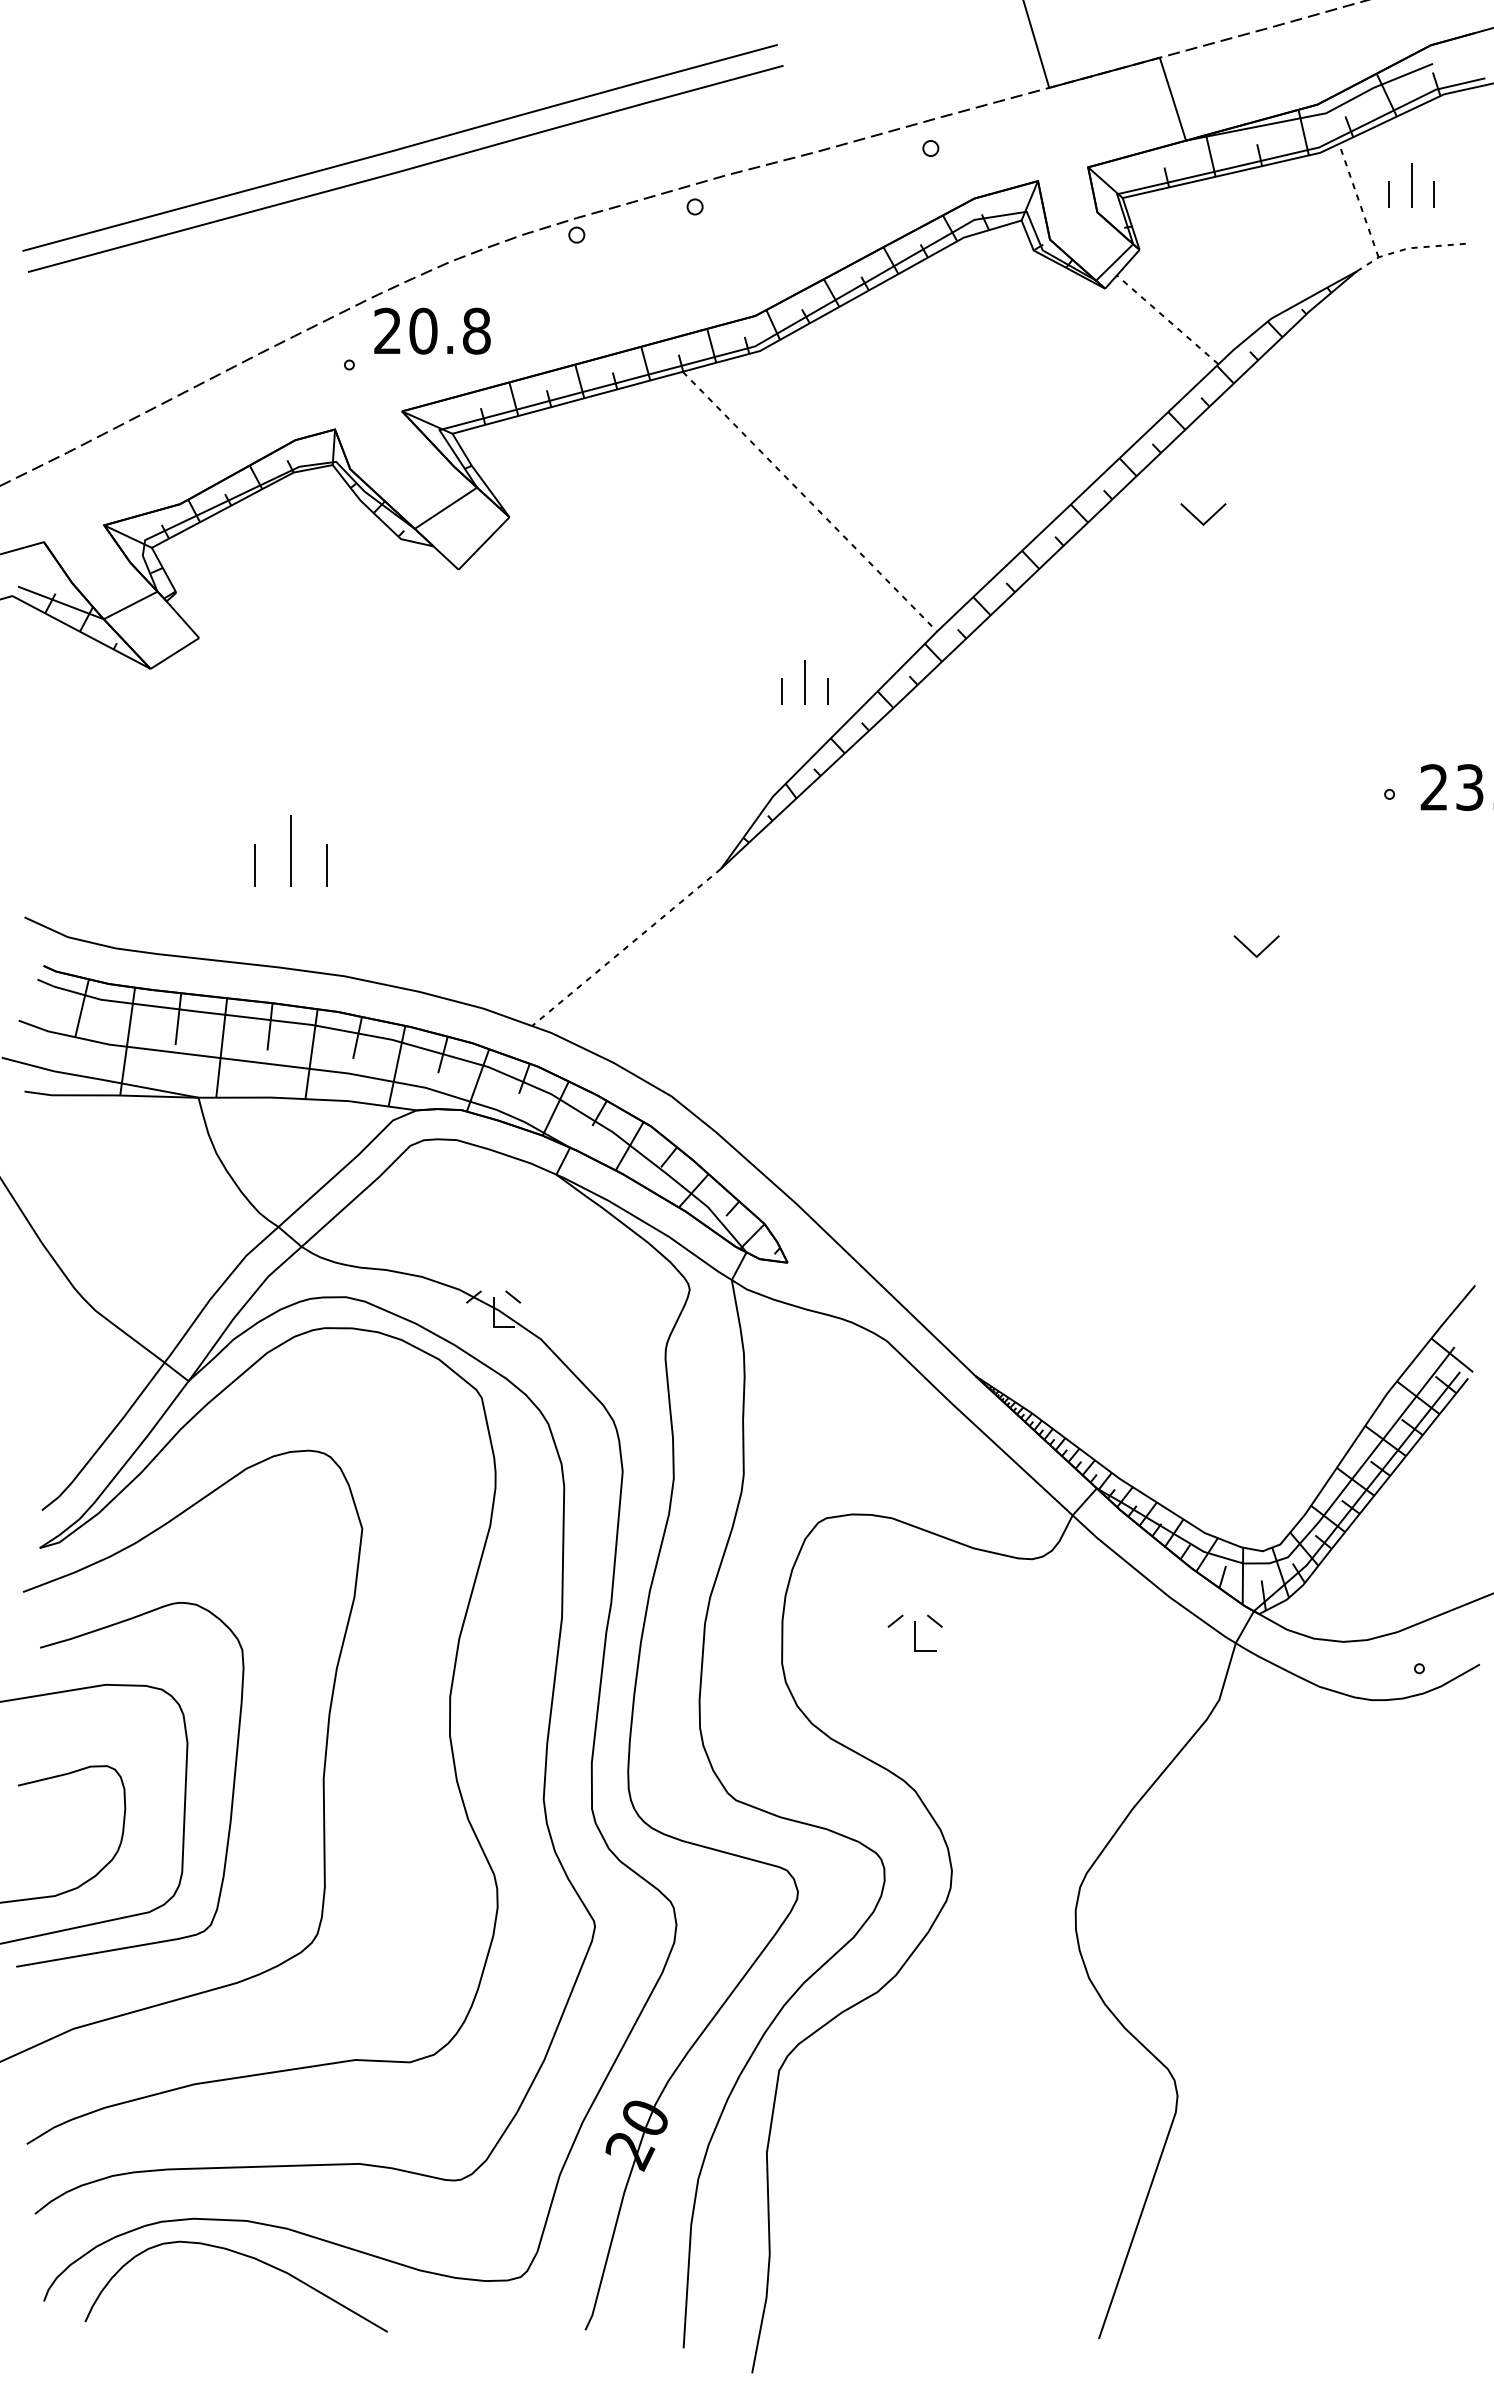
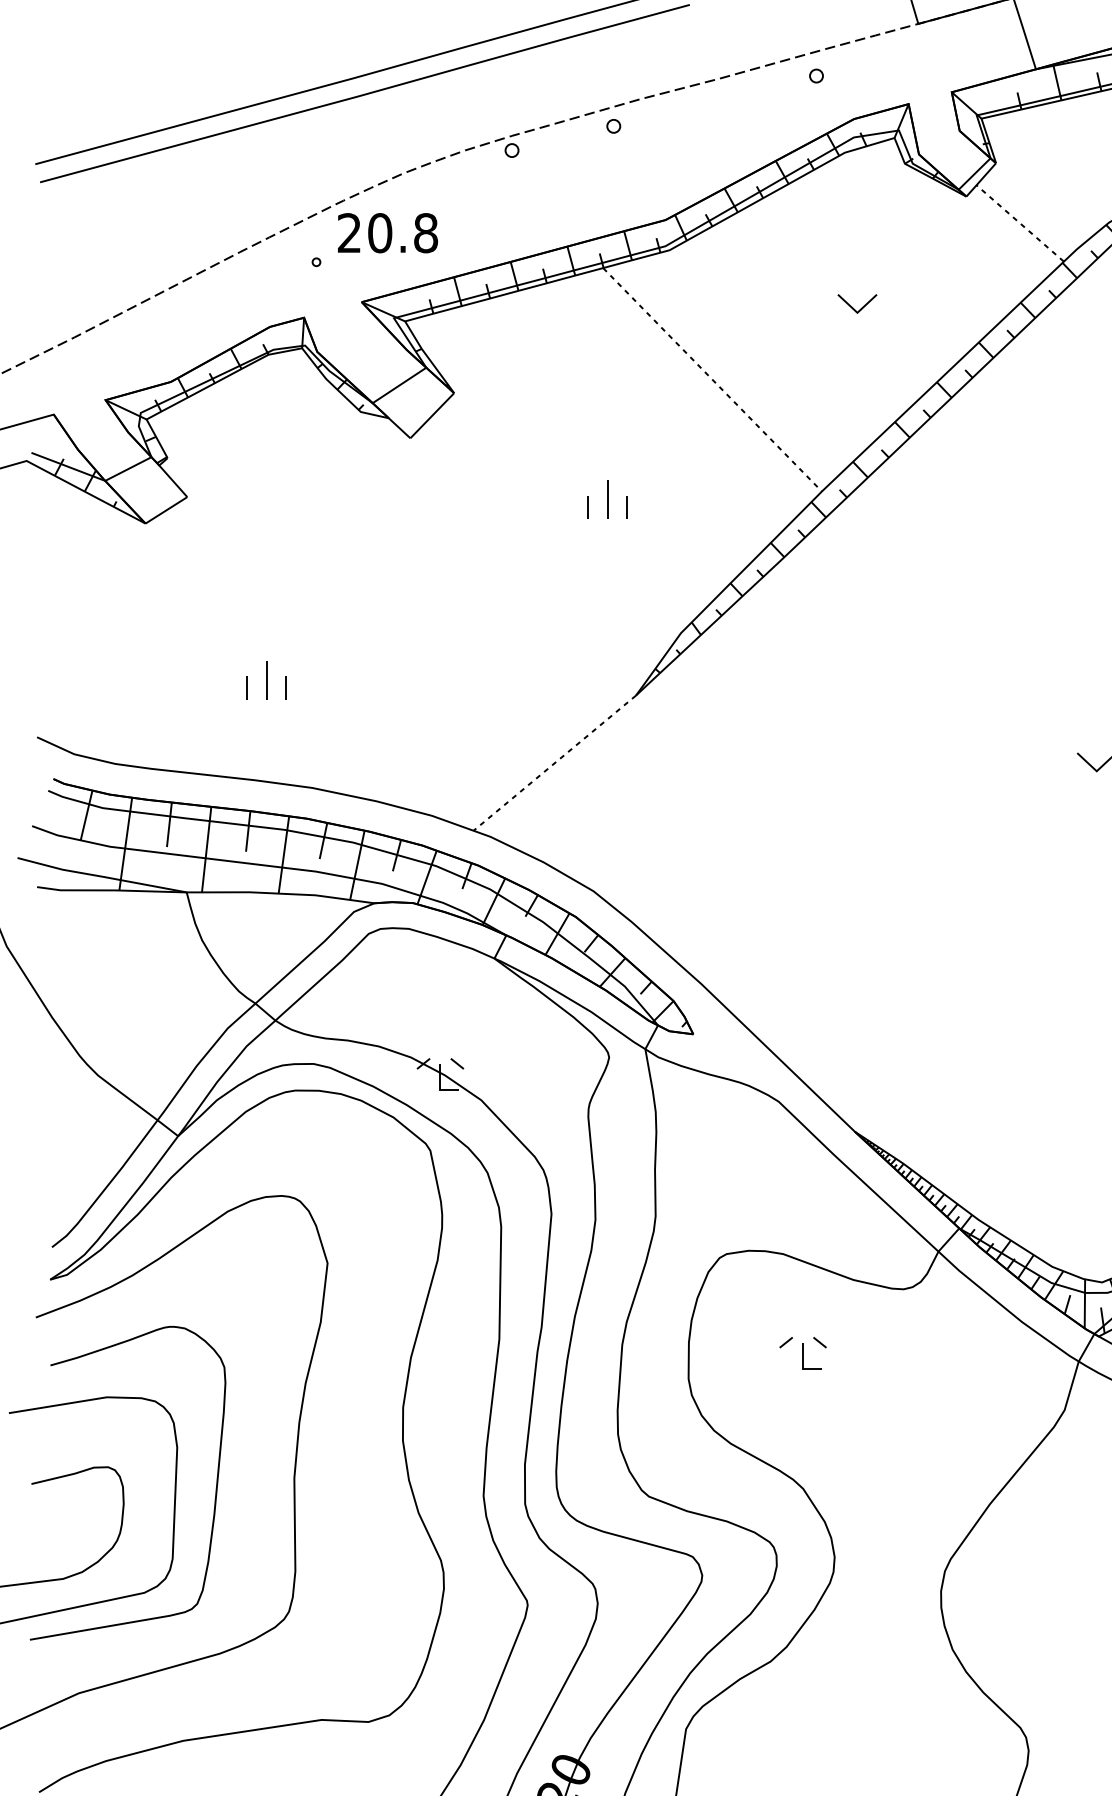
part: (1198, 518) -> (853, 307), moved
part: (804, 682) -> (607, 500), moved
part: (291, 850) -> (266, 679), size x0.62

